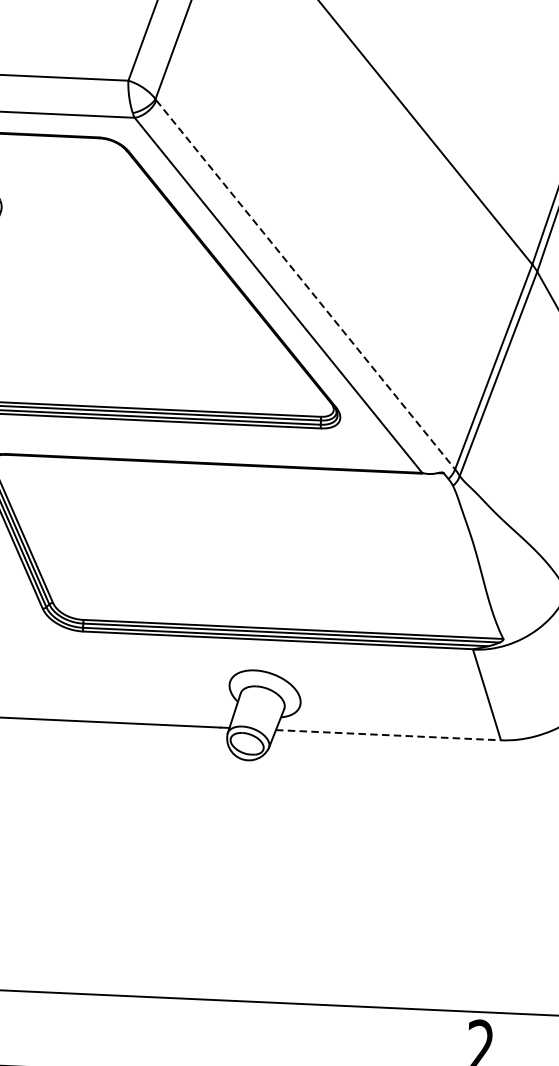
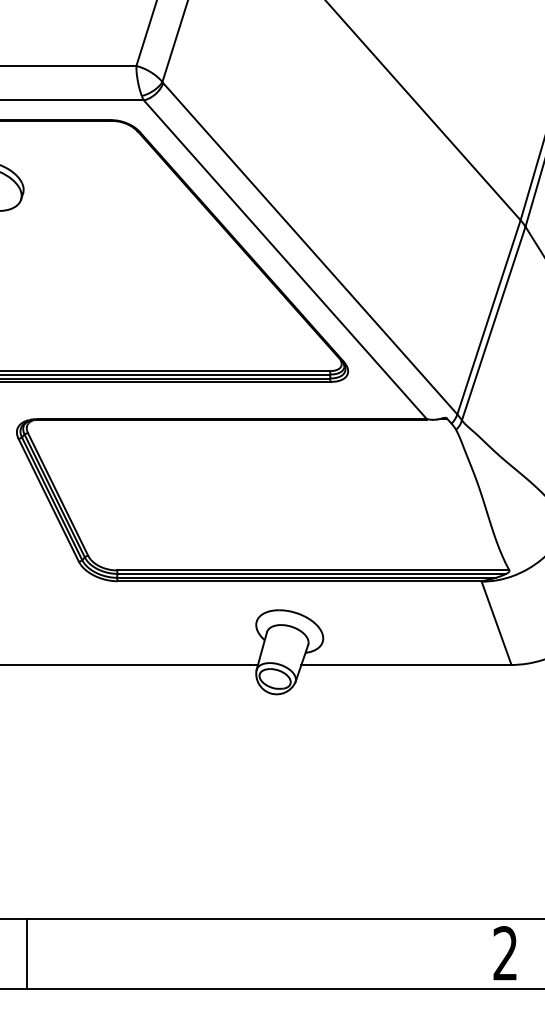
line: (305, 284) -> (310, 248), dashed -> solid
line: (388, 734) -> (406, 664), dashed -> solid

